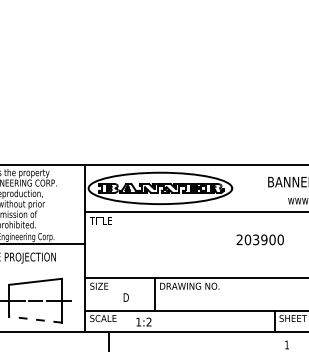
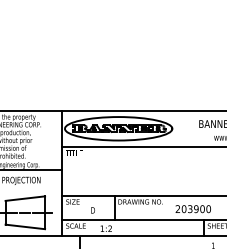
text: (259, 239) -> (192, 208), moved
line: (35, 319) -> (25, 226), dashed -> solid

